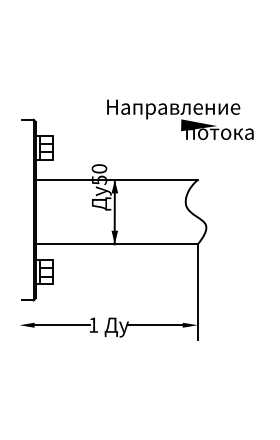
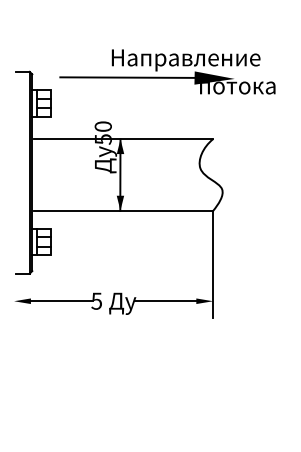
line: (120, 124) -> (126, 77), added
text: (93, 324) -> (96, 300), 1 -> 5

